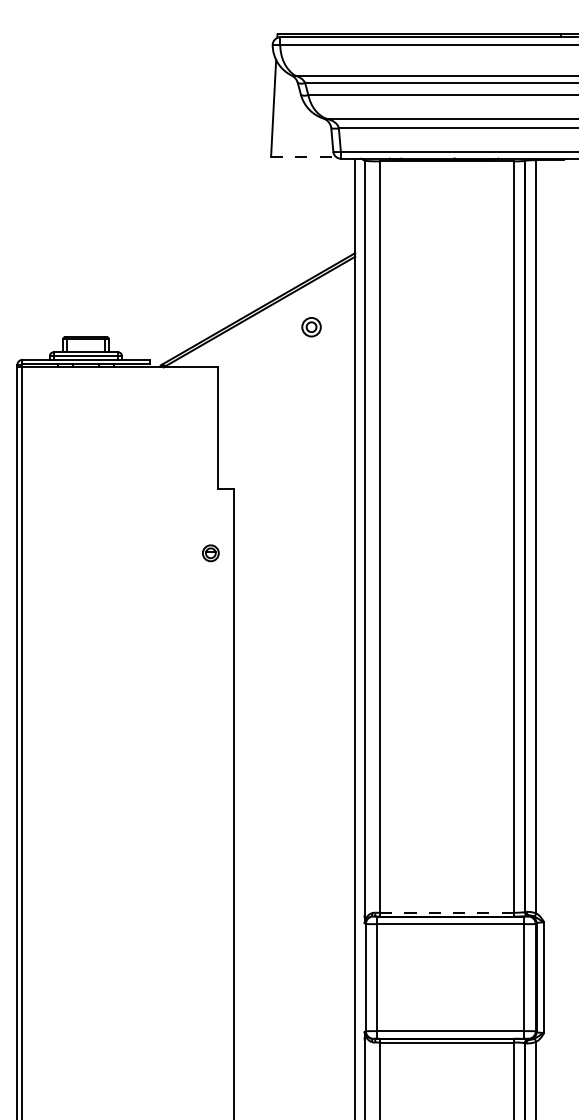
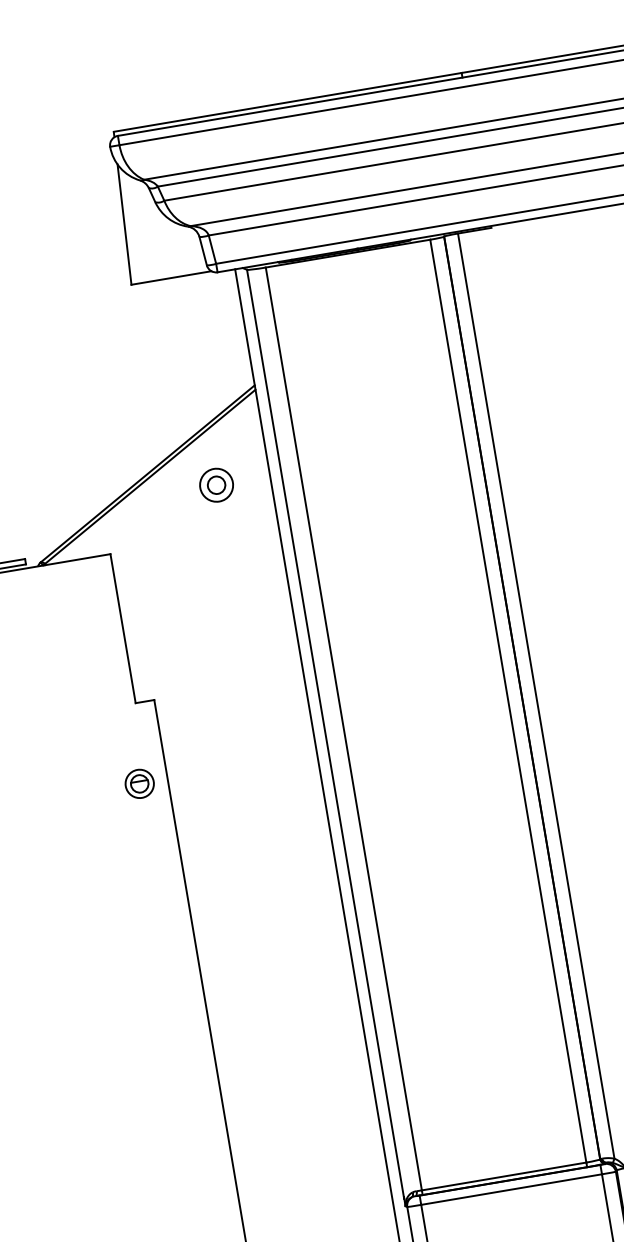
line: (303, 157) -> (171, 278), dashed -> solid
part: (311, 327) -> (216, 485), size x1.43
part: (210, 553) -> (139, 784), size x1.43
line: (446, 912) -> (503, 1176), dashed -> solid

